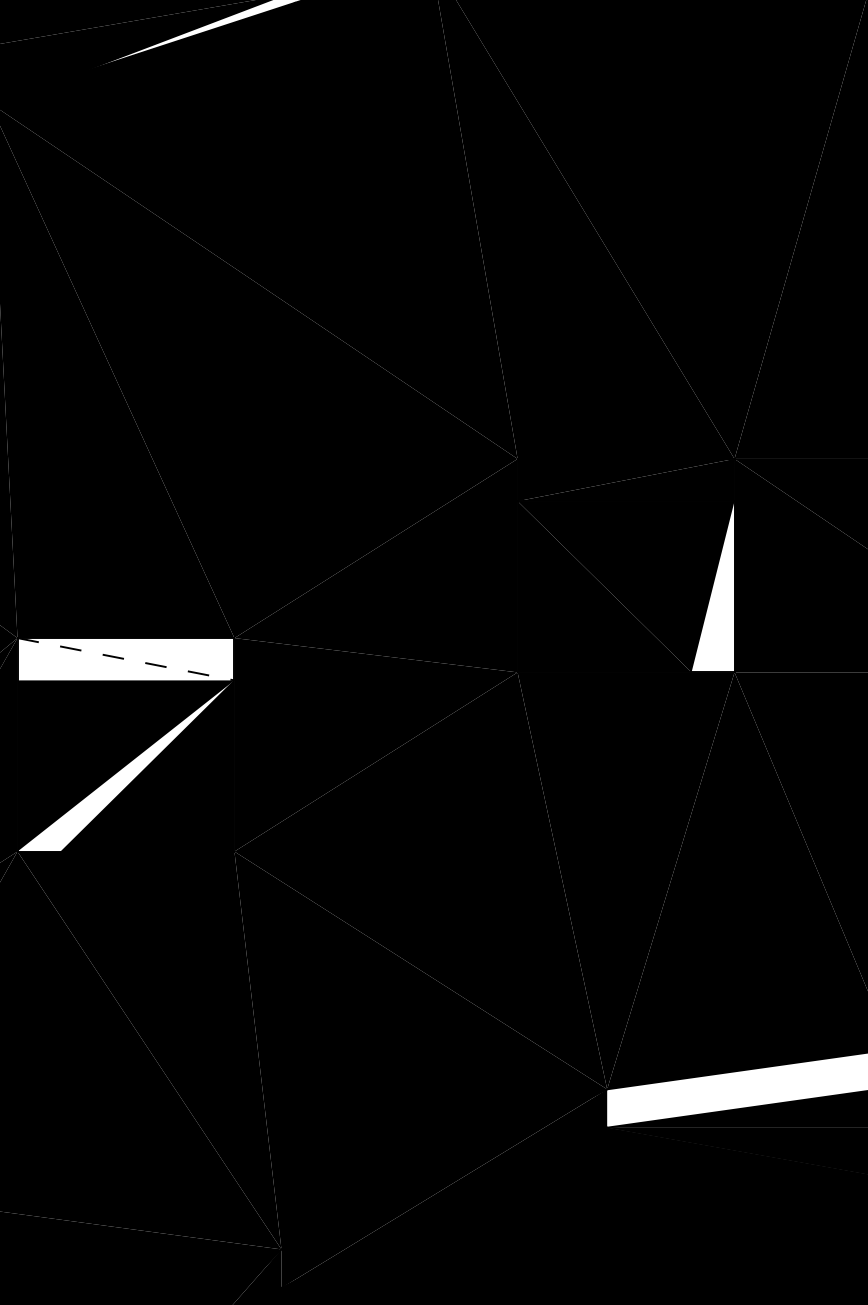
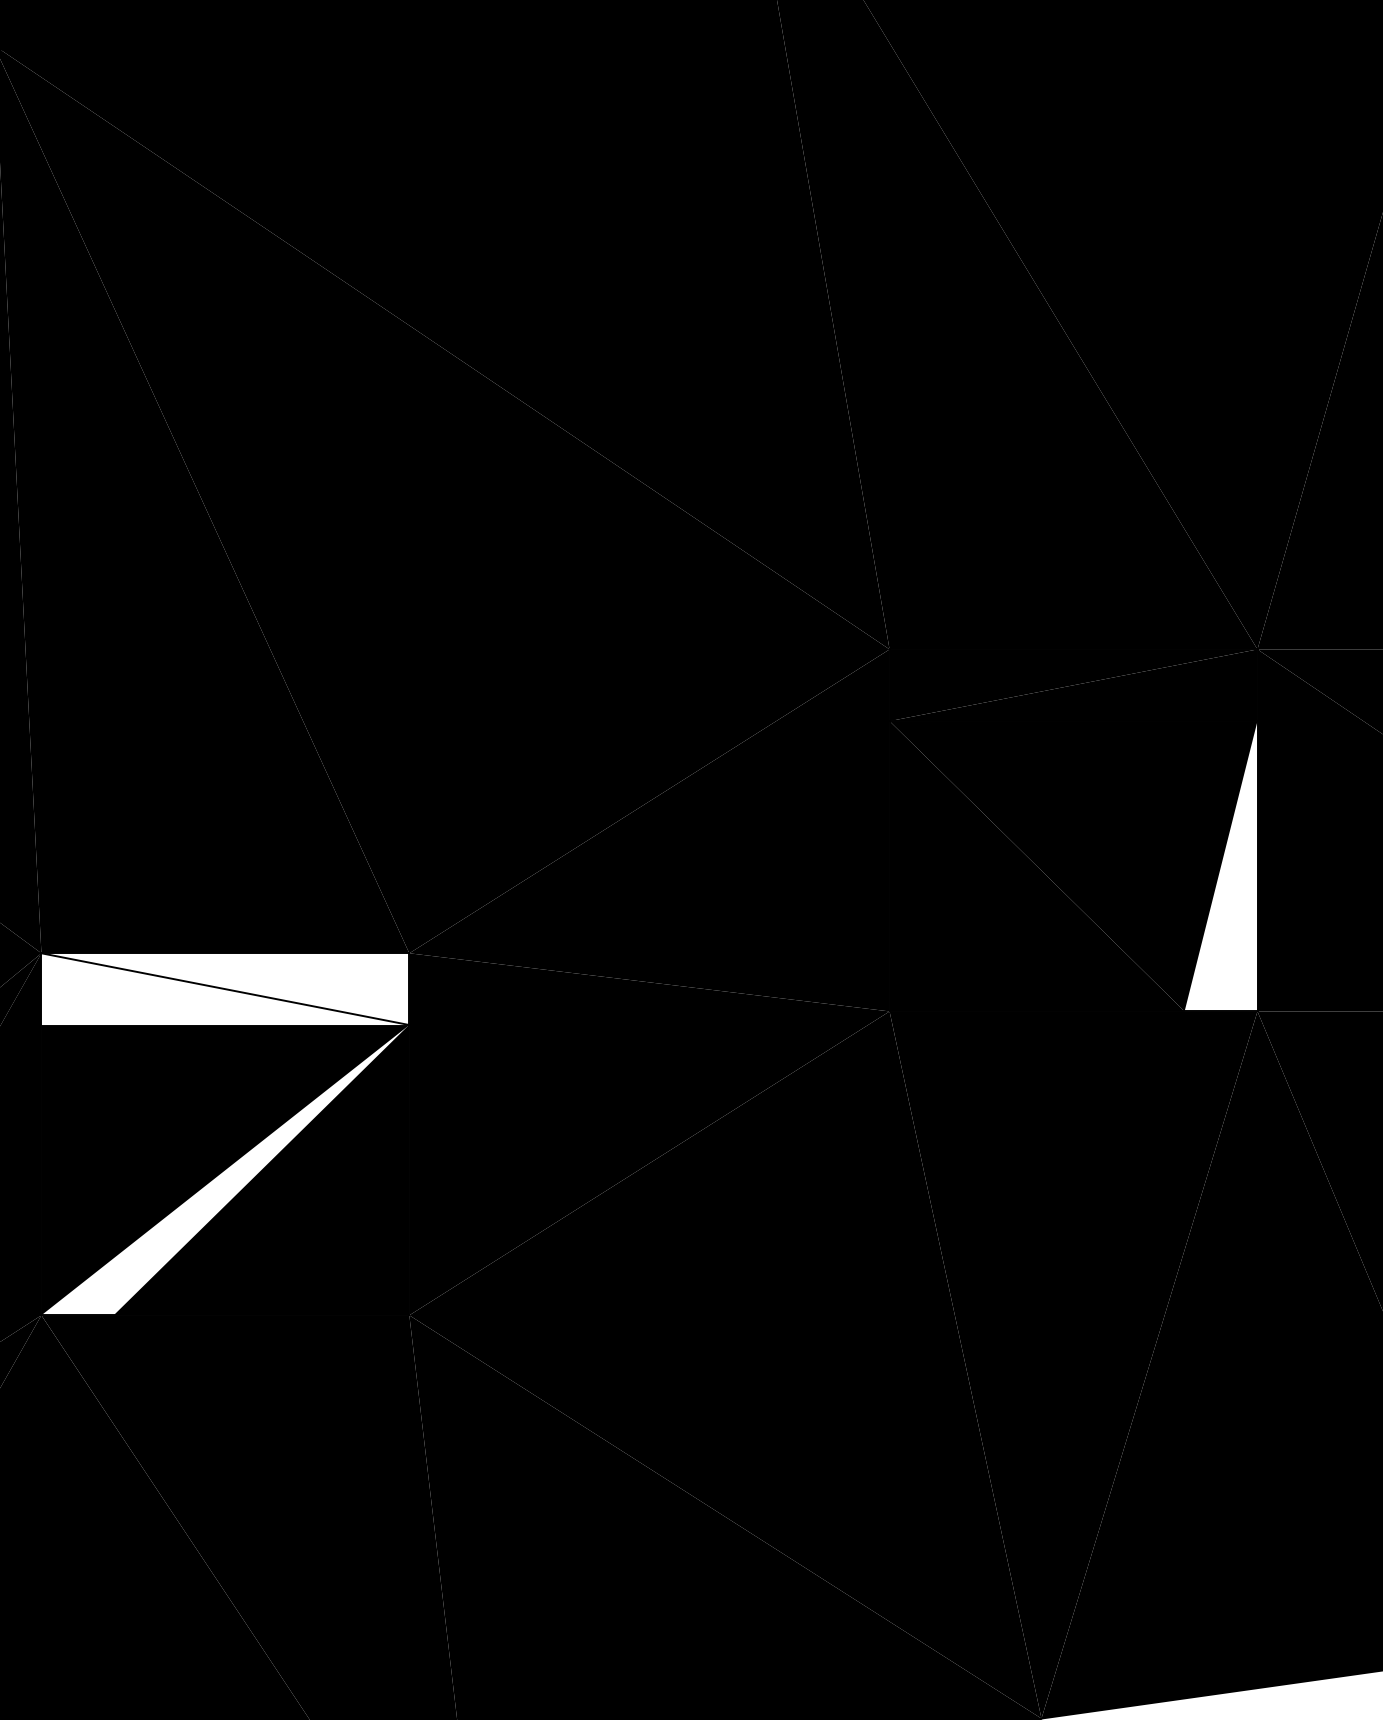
line: (126, 659) -> (226, 989), dashed -> solid

